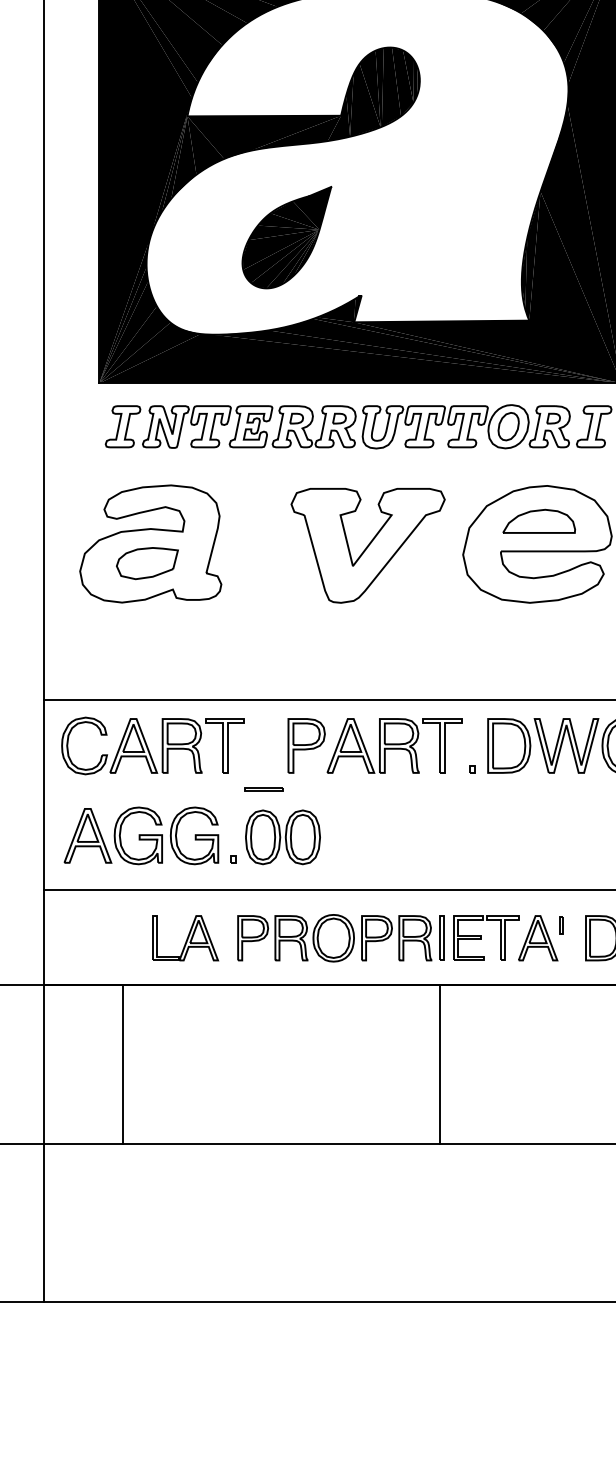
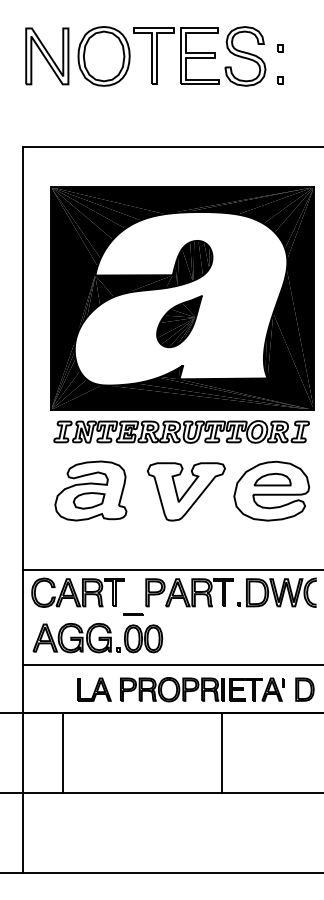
part: (286, 237) -> (179, 321), moved
part: (149, 542) -> (90, 490), moved

